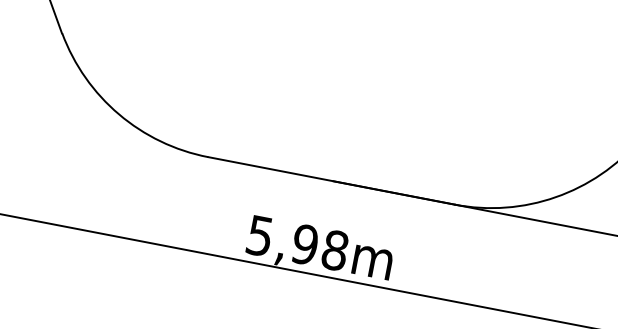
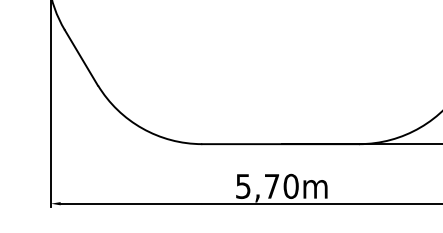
text: (320, 246) -> (281, 185), 5,98m -> 5,70m

